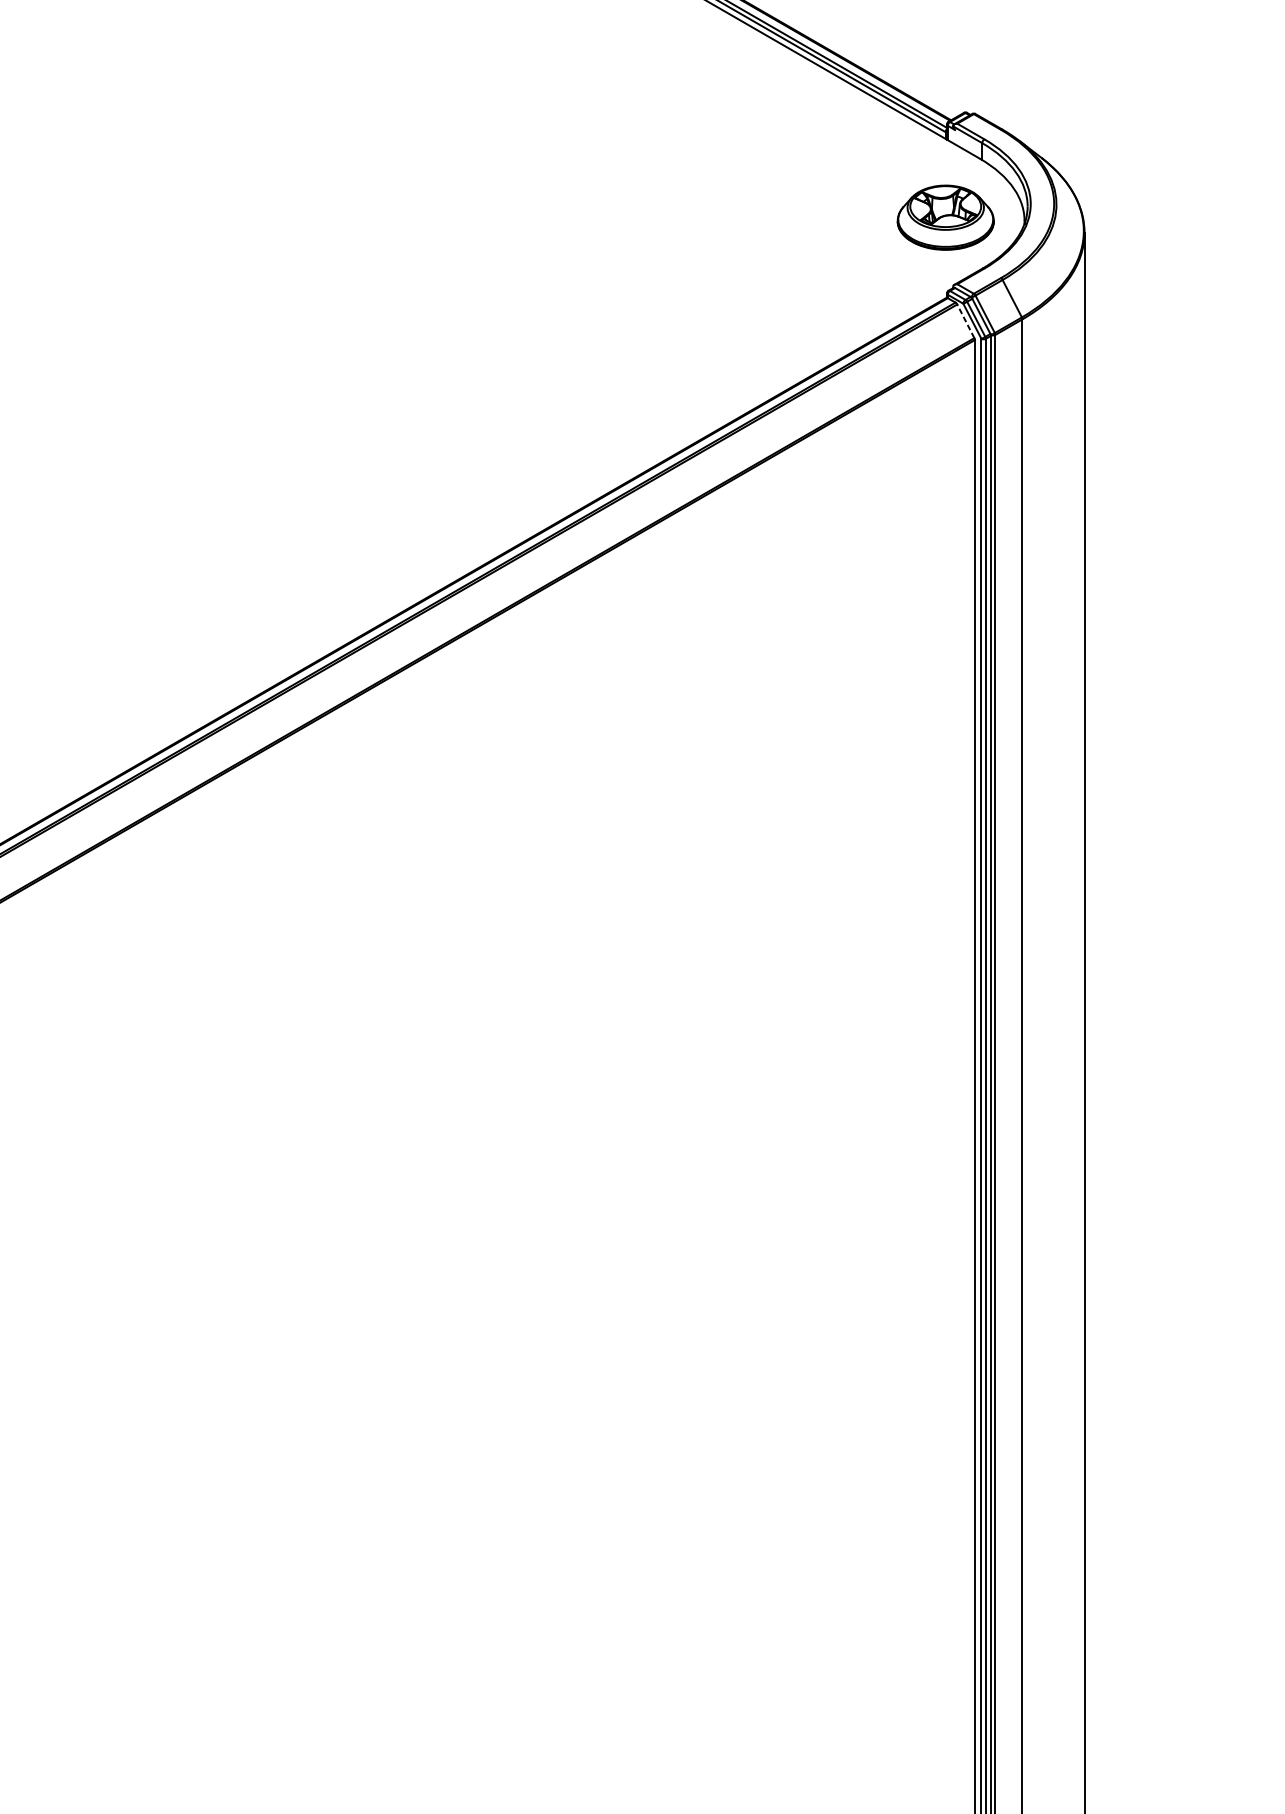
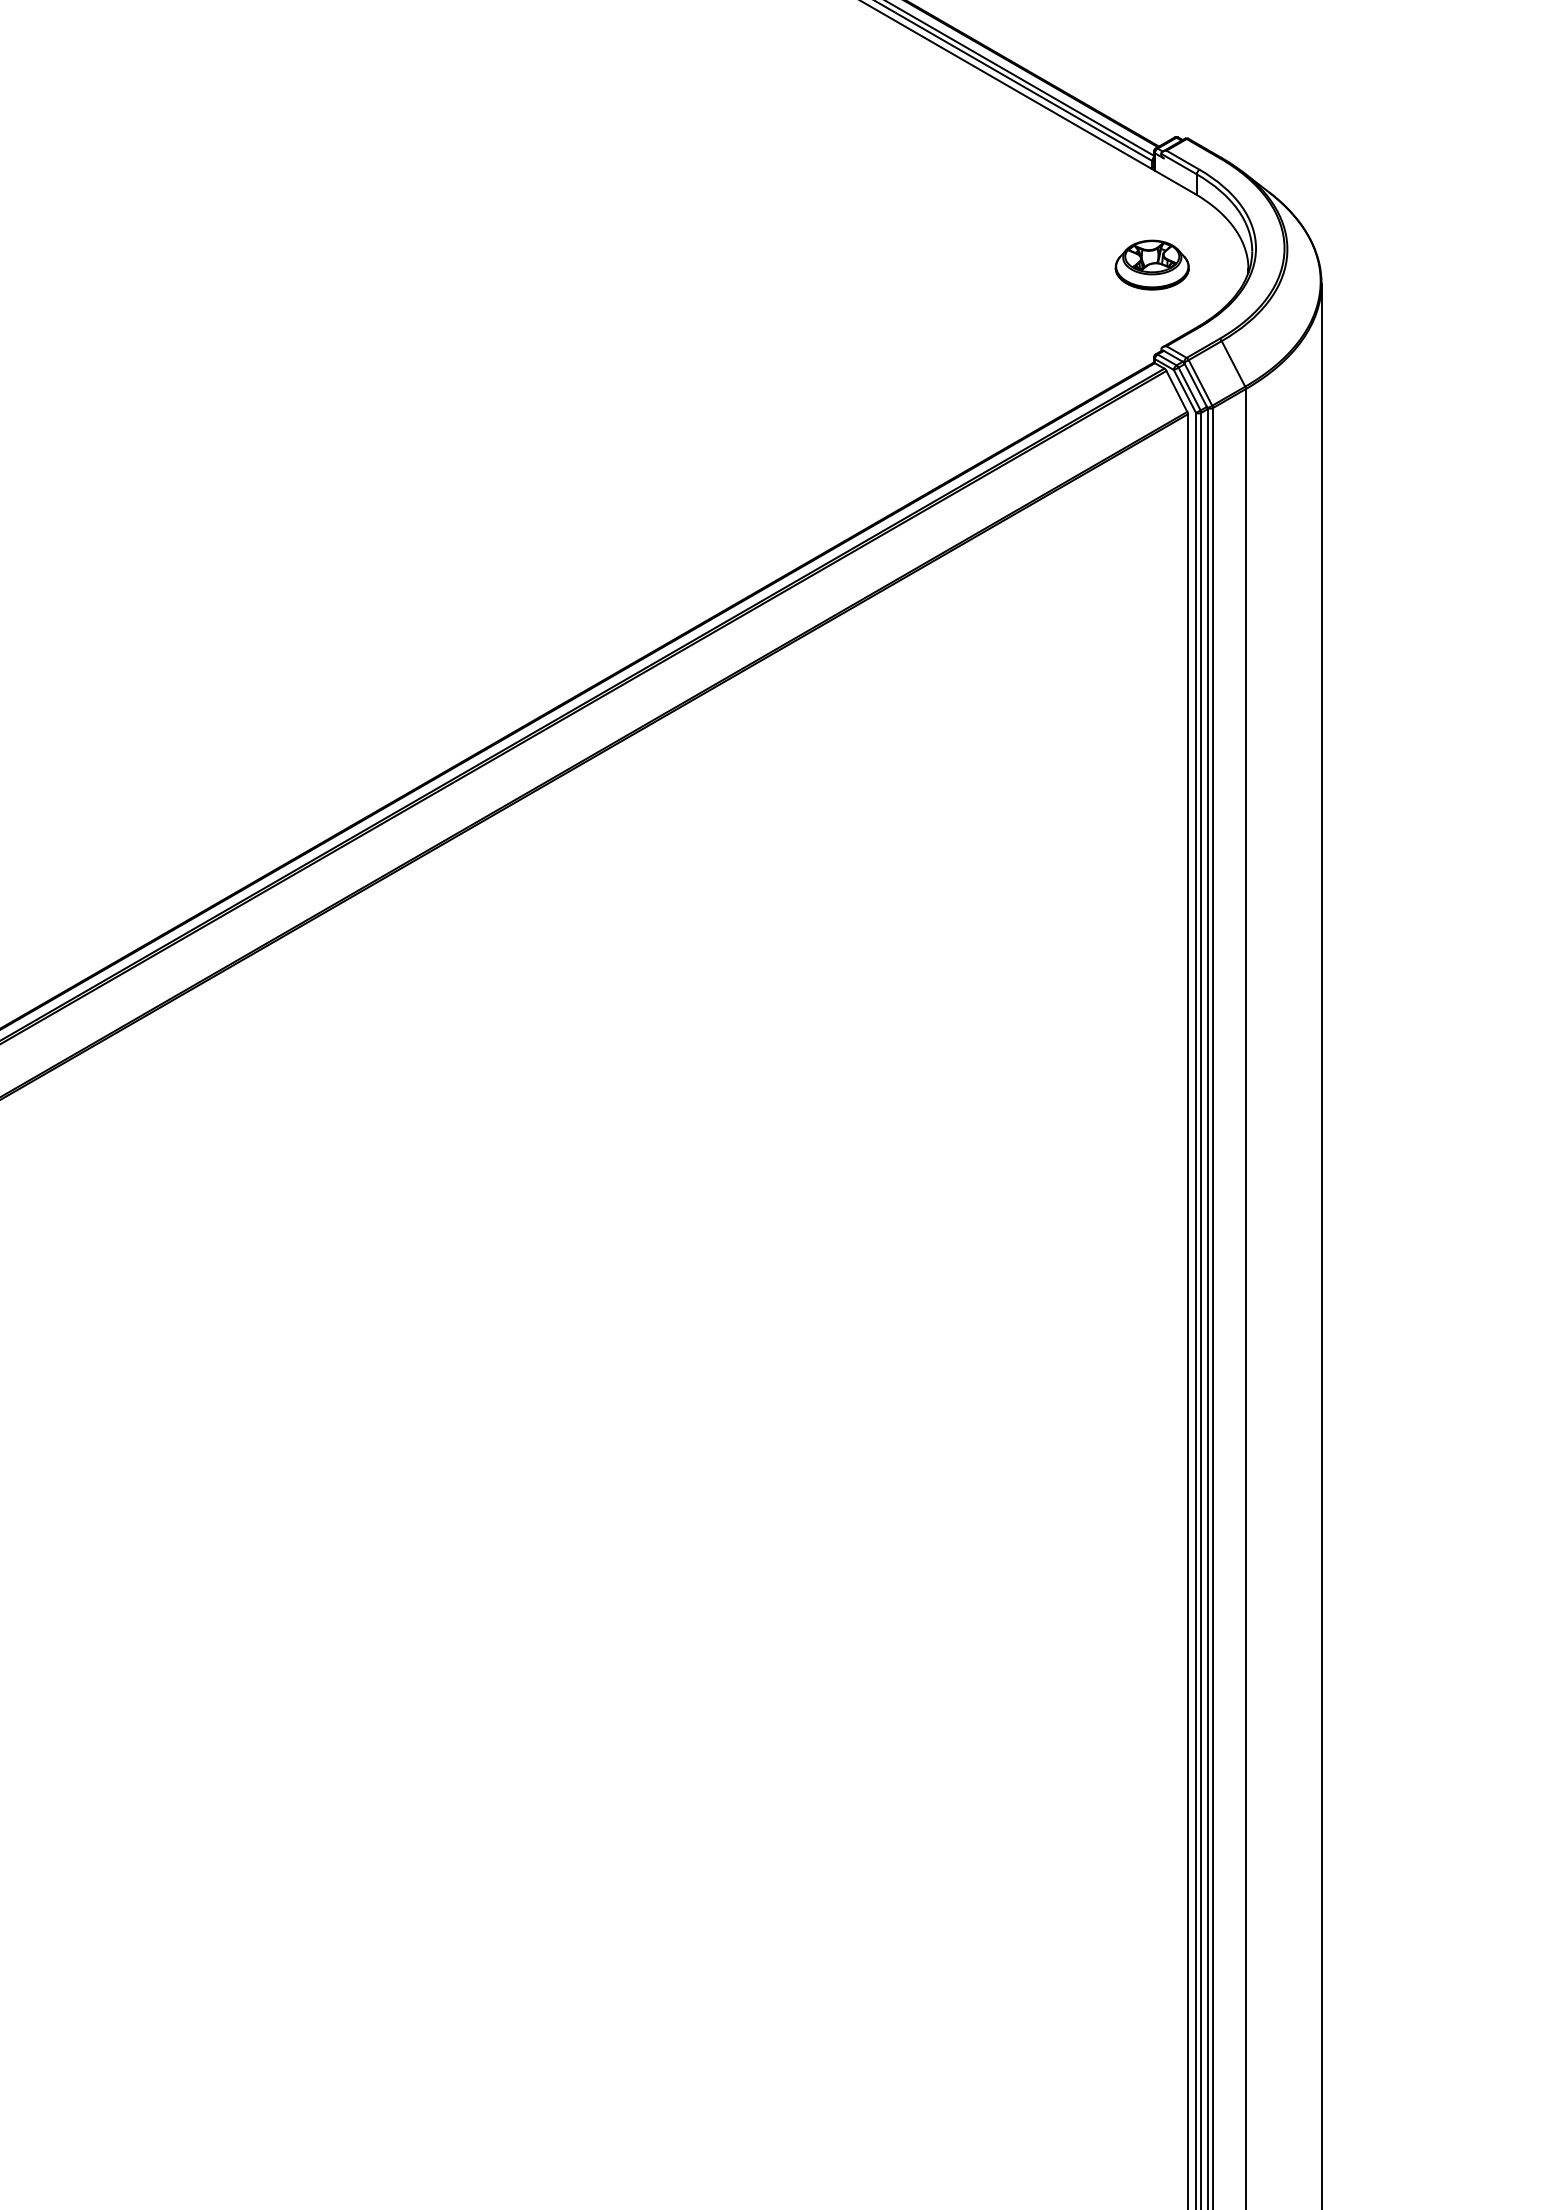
part: (944, 217) -> (1151, 264), size x0.62
line: (965, 321) -> (1176, 391), dashed -> solid

